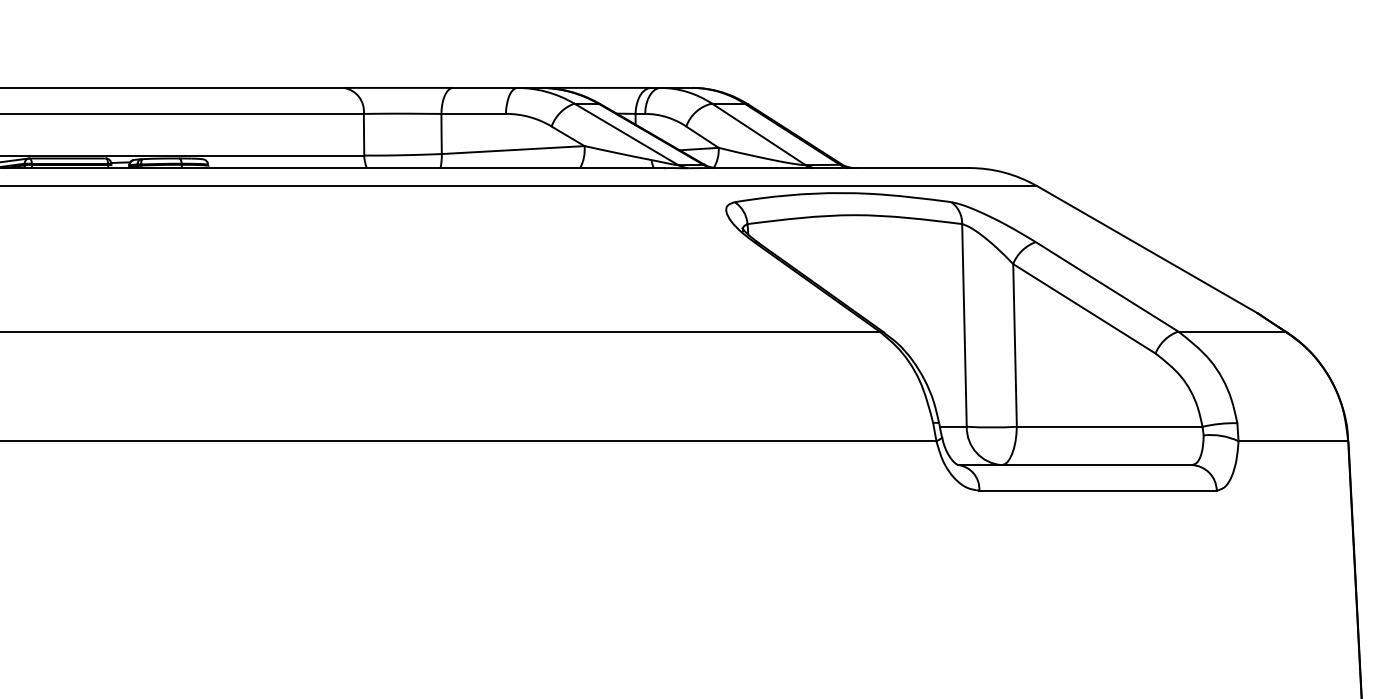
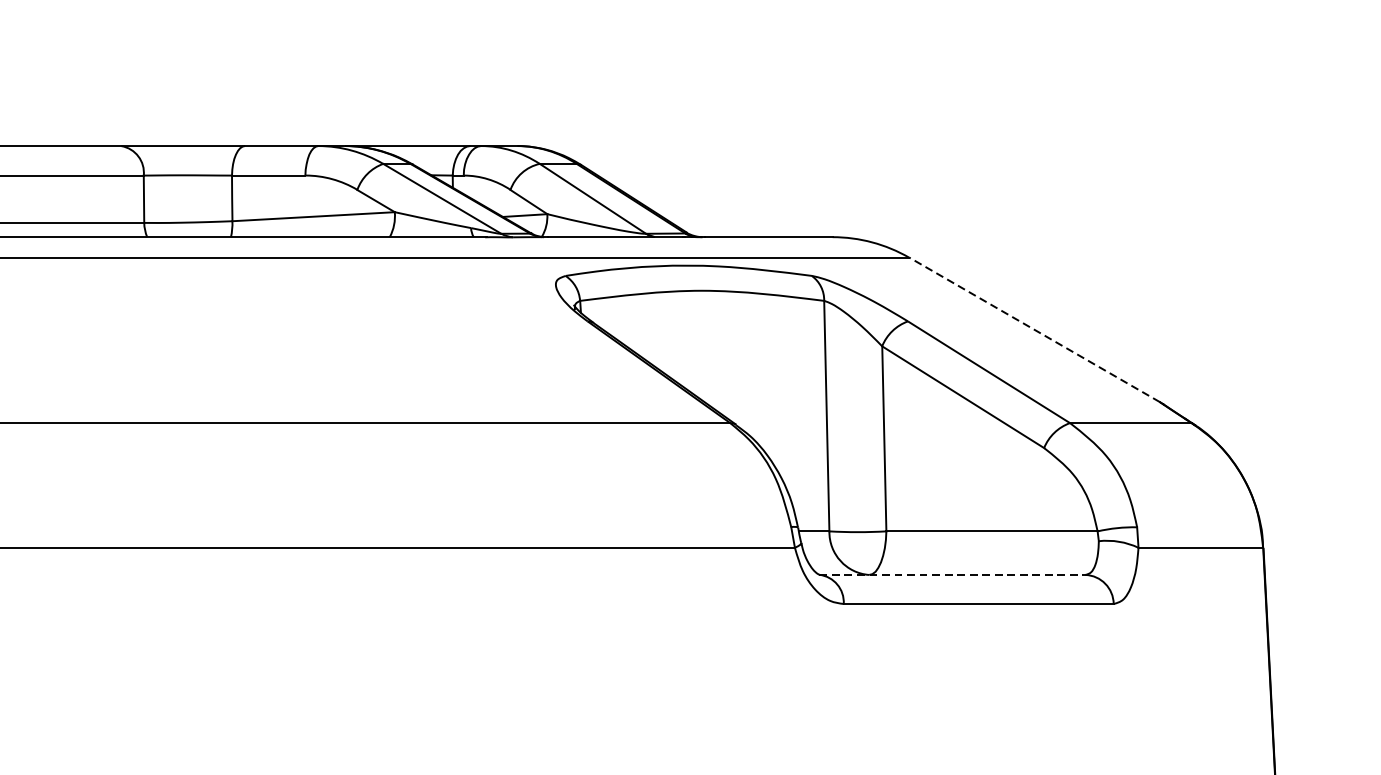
line: (1146, 249) -> (1033, 329), solid -> dashed
line: (1074, 465) -> (951, 575), solid -> dashed

